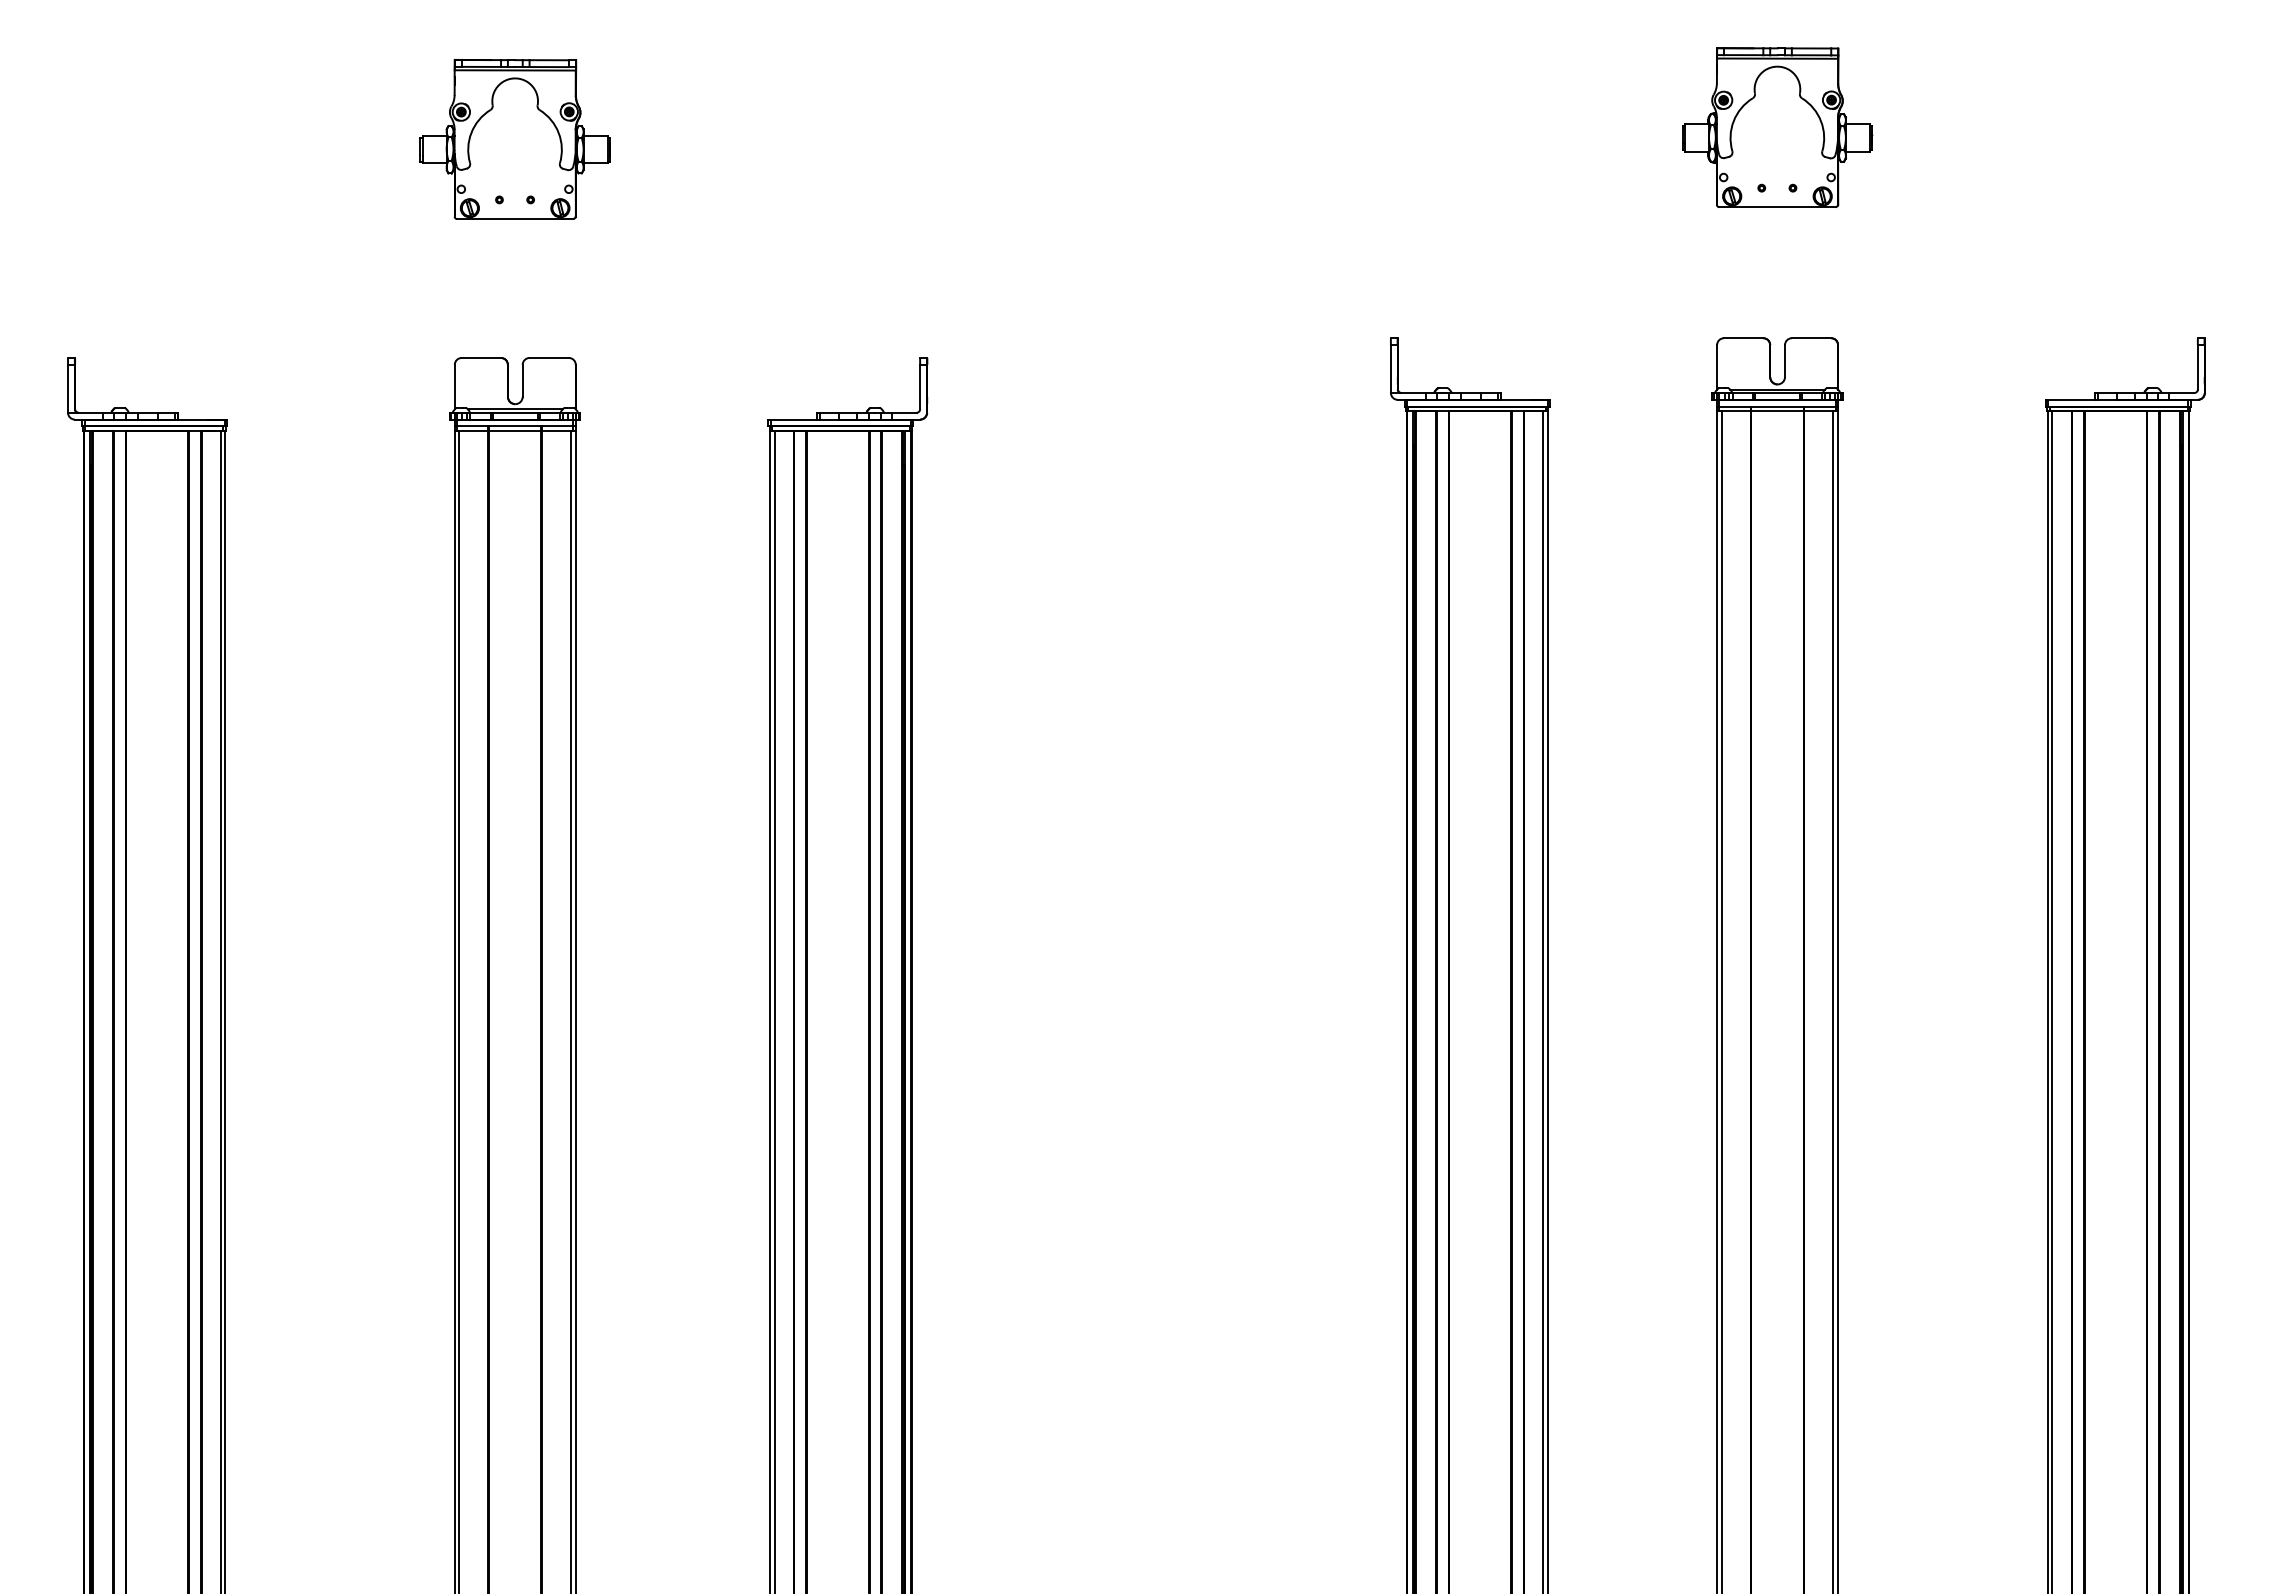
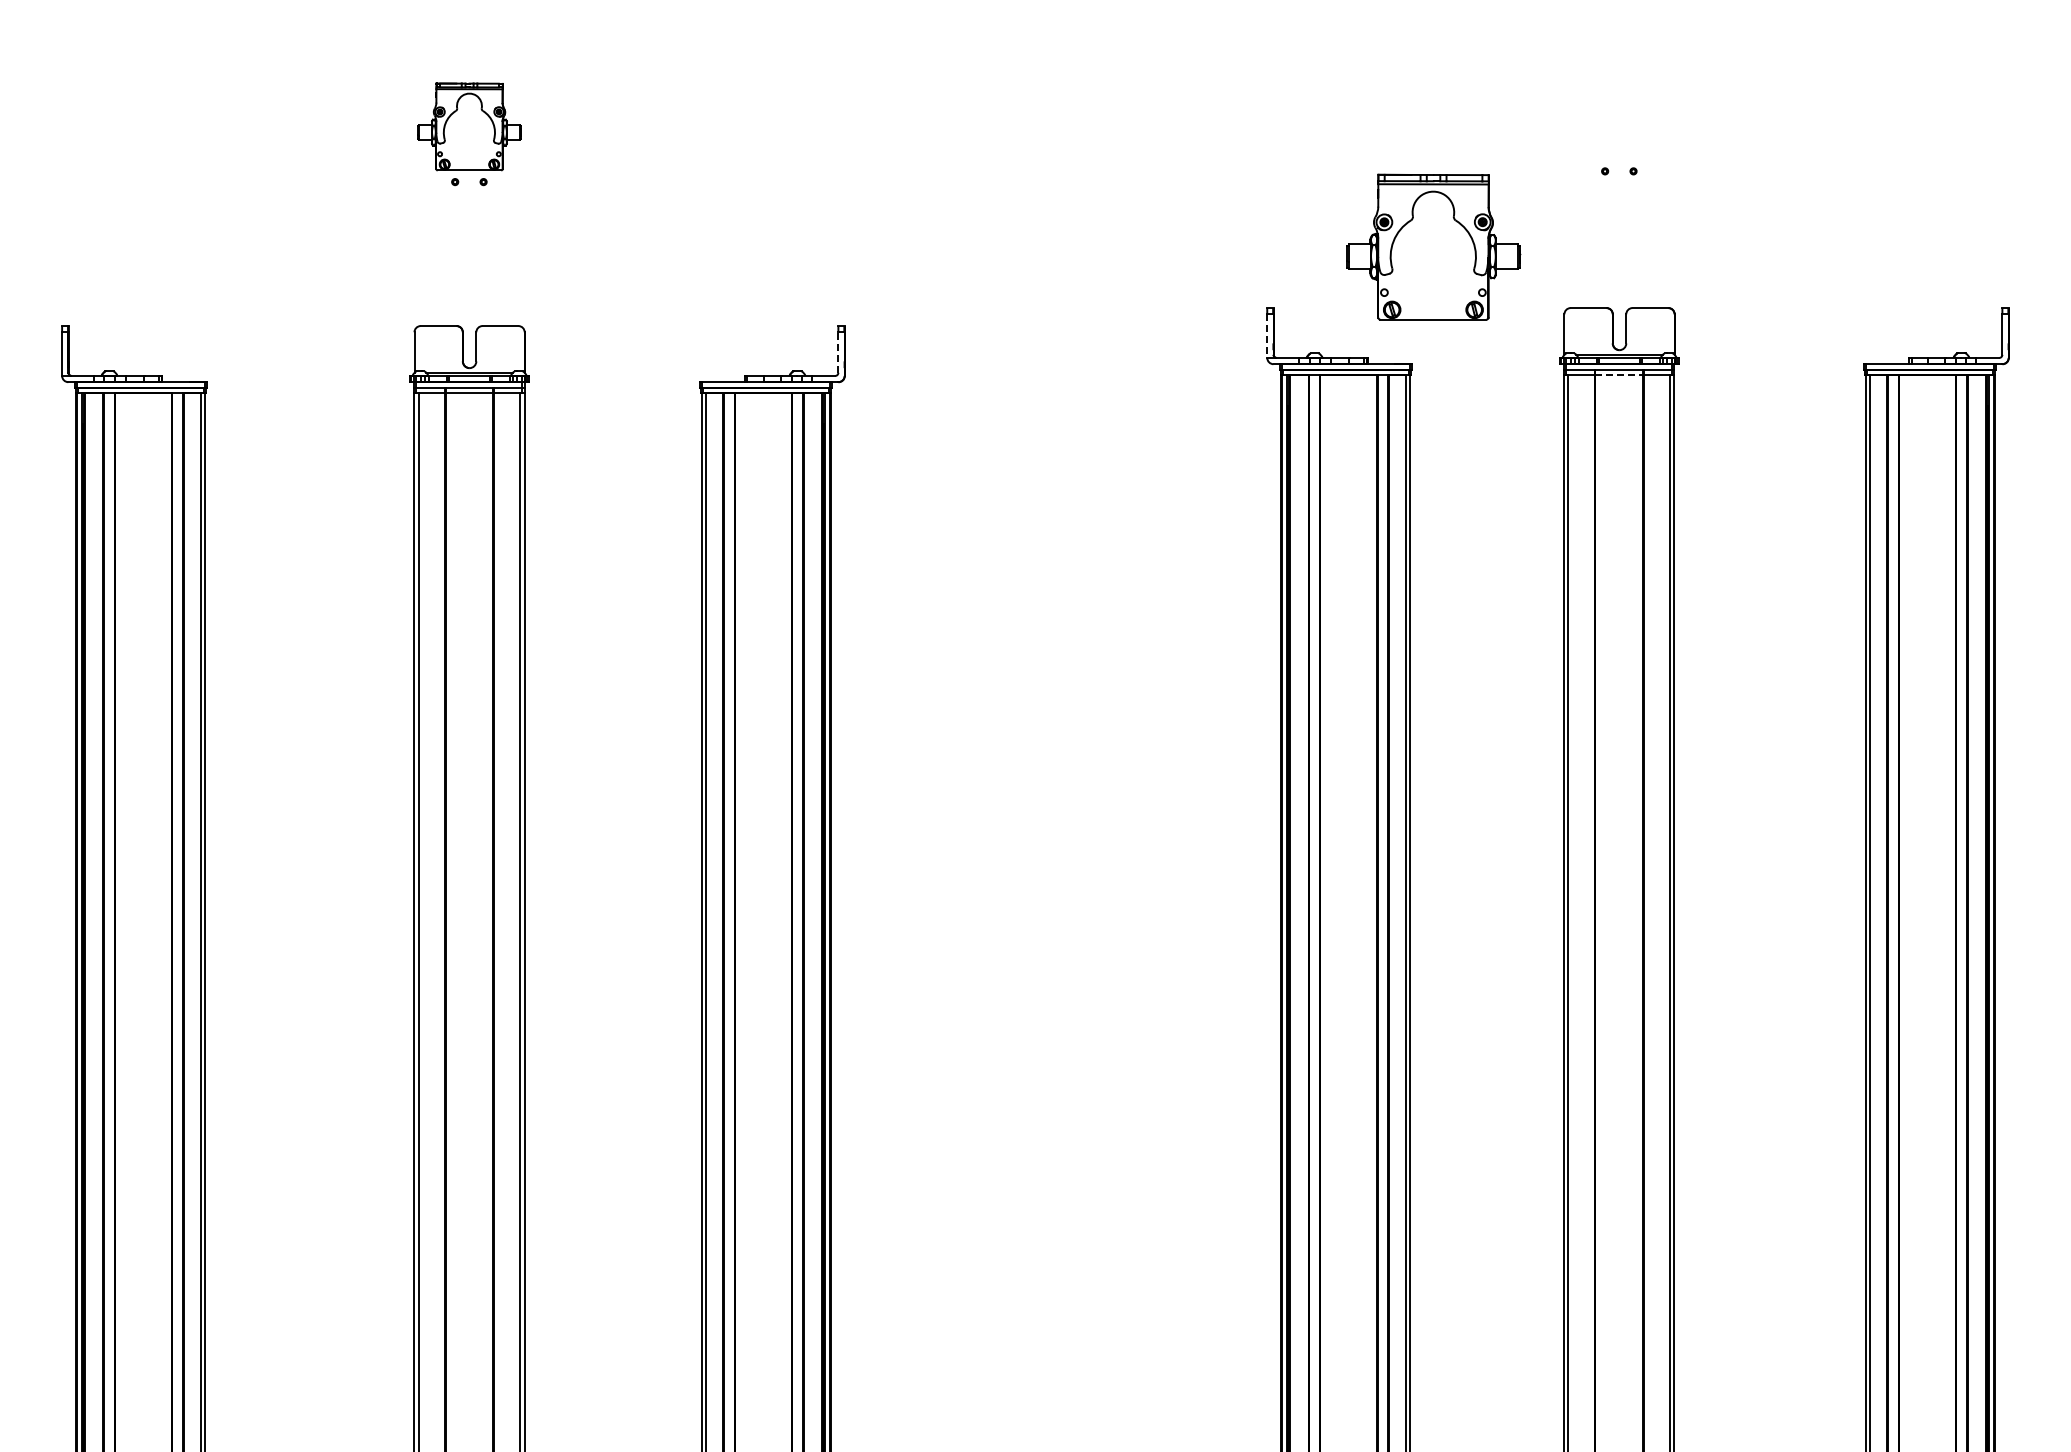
part: (1777, 126) -> (1433, 246), moved
part: (515, 138) -> (469, 126), size x0.6
line: (1391, 369) -> (1267, 336), solid -> dashed
line: (920, 387) -> (838, 352), solid -> dashed
line: (1777, 411) -> (1619, 374), solid -> dashed

